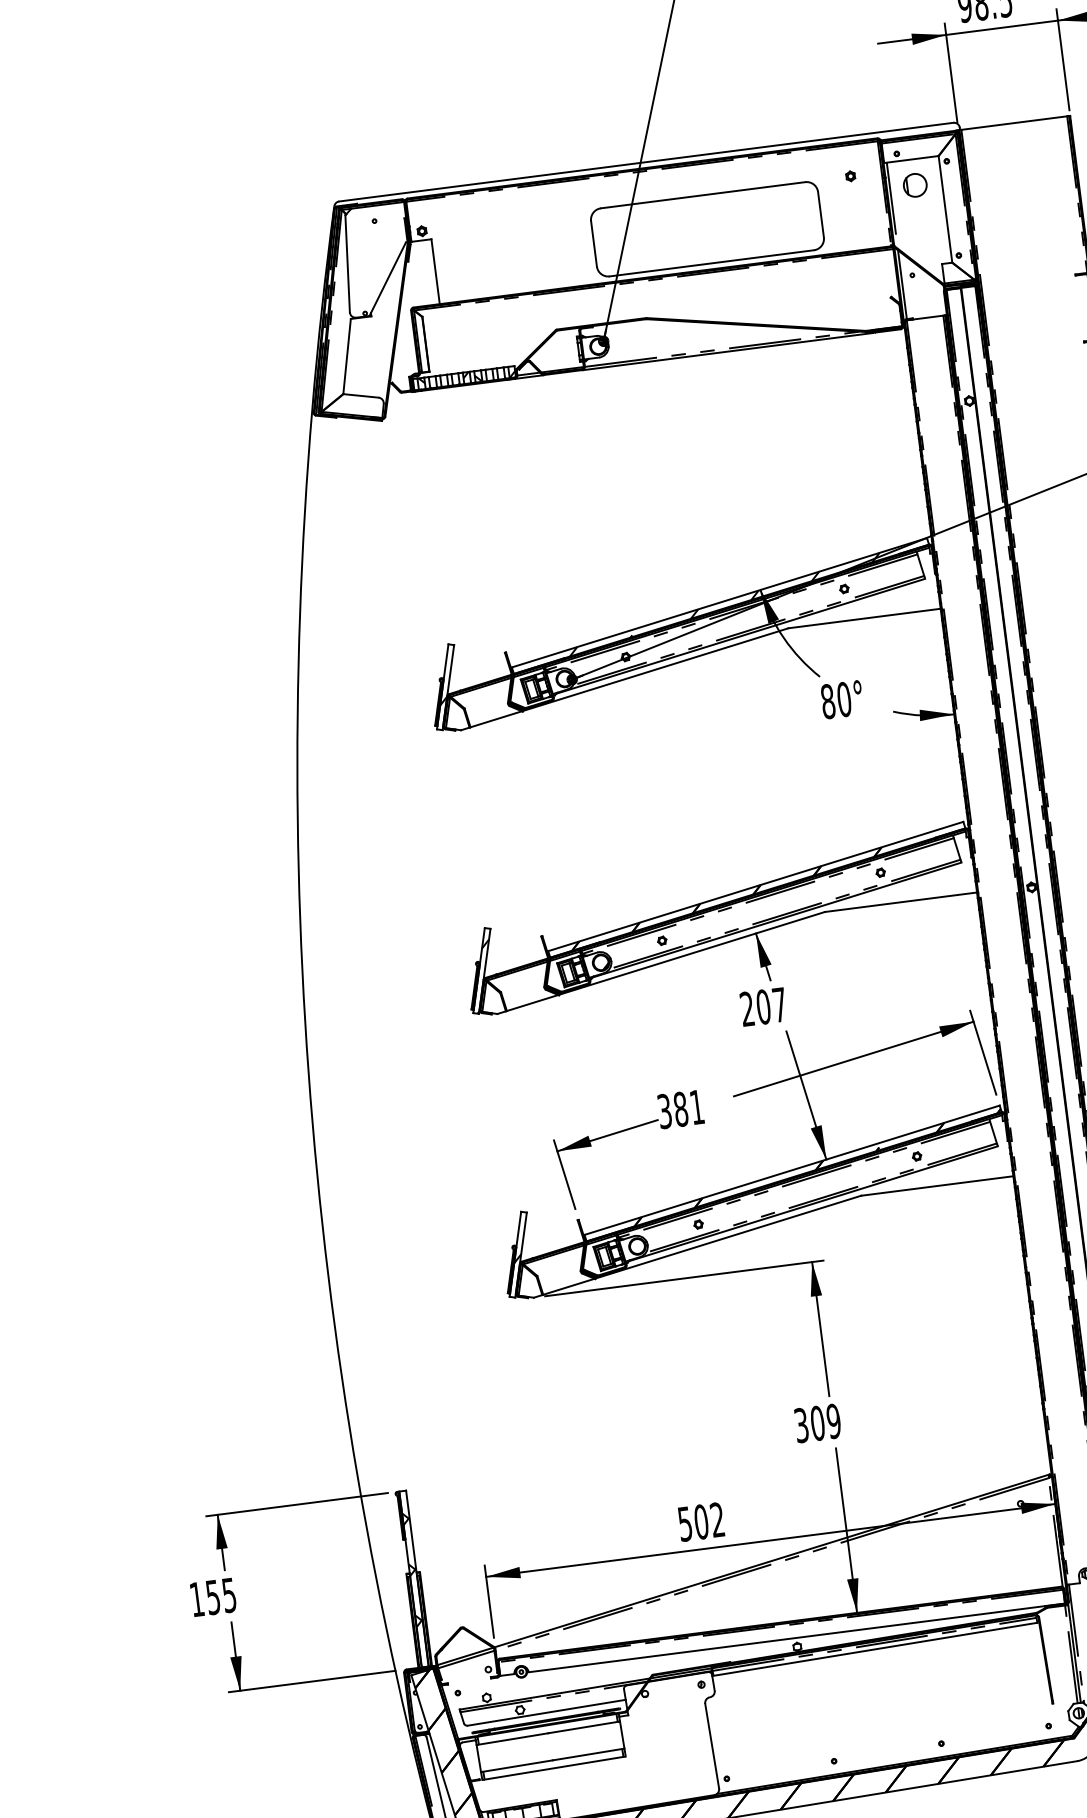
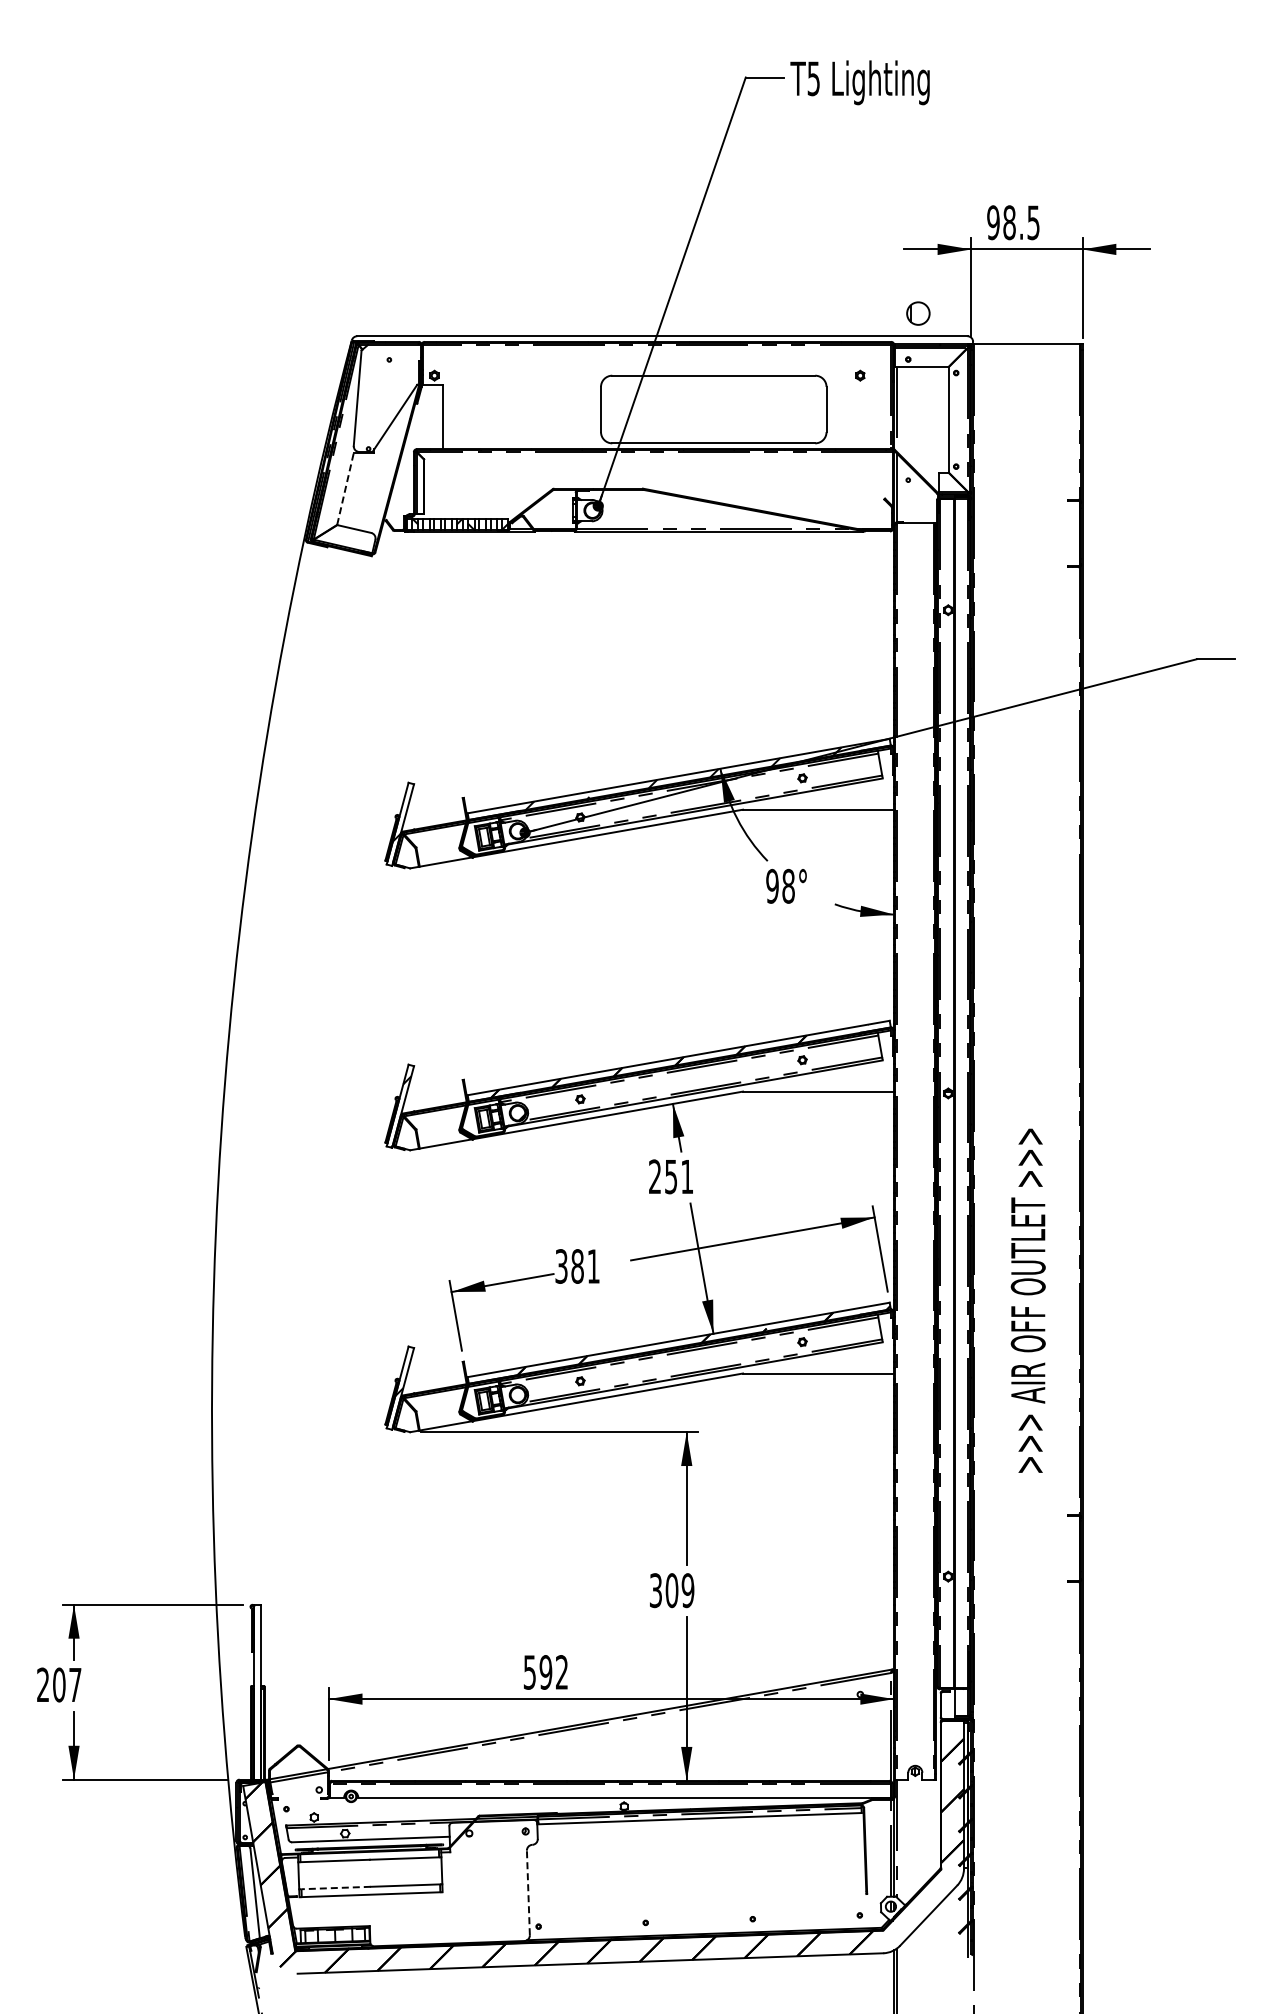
part: (915, 185) -> (918, 313), moved
line: (347, 356) -> (345, 488), solid -> dashed
text: (836, 700) -> (780, 886), 80° -> 98°
text: (771, 1005) -> (679, 1176), 207 -> 251
text: (700, 1522) -> (545, 1672), 502 -> 592
hatch: (414, 1589) -> (257, 1702), removed
text: (213, 1596) -> (59, 1684), 155 -> 207
line: (712, 1745) -> (528, 1892), solid -> dashed
line: (518, 1766) -> (336, 1888), solid -> dashed

